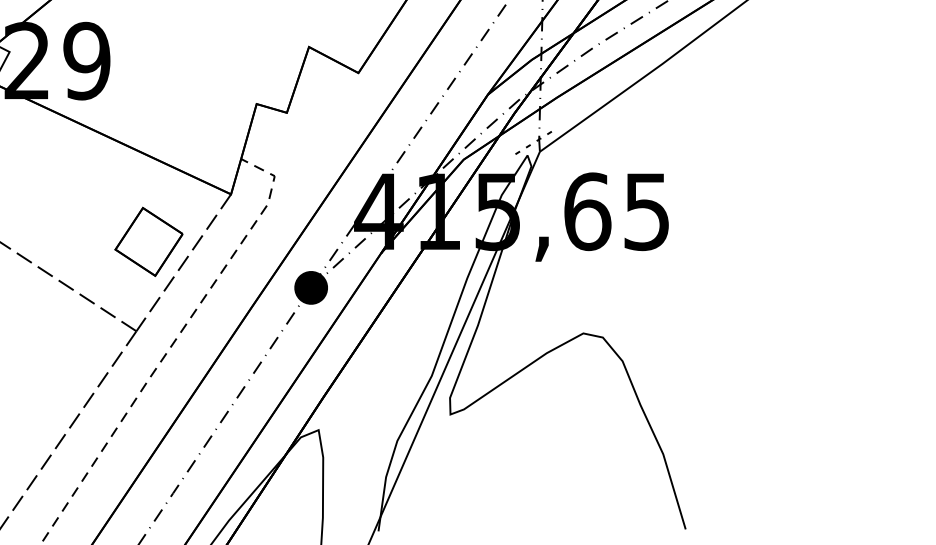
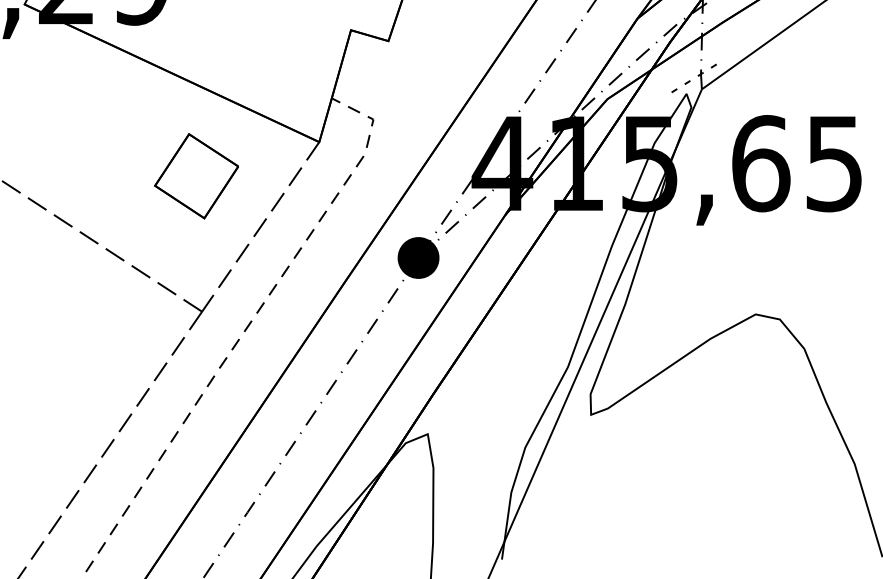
part: (148, 241) -> (195, 175), moved

